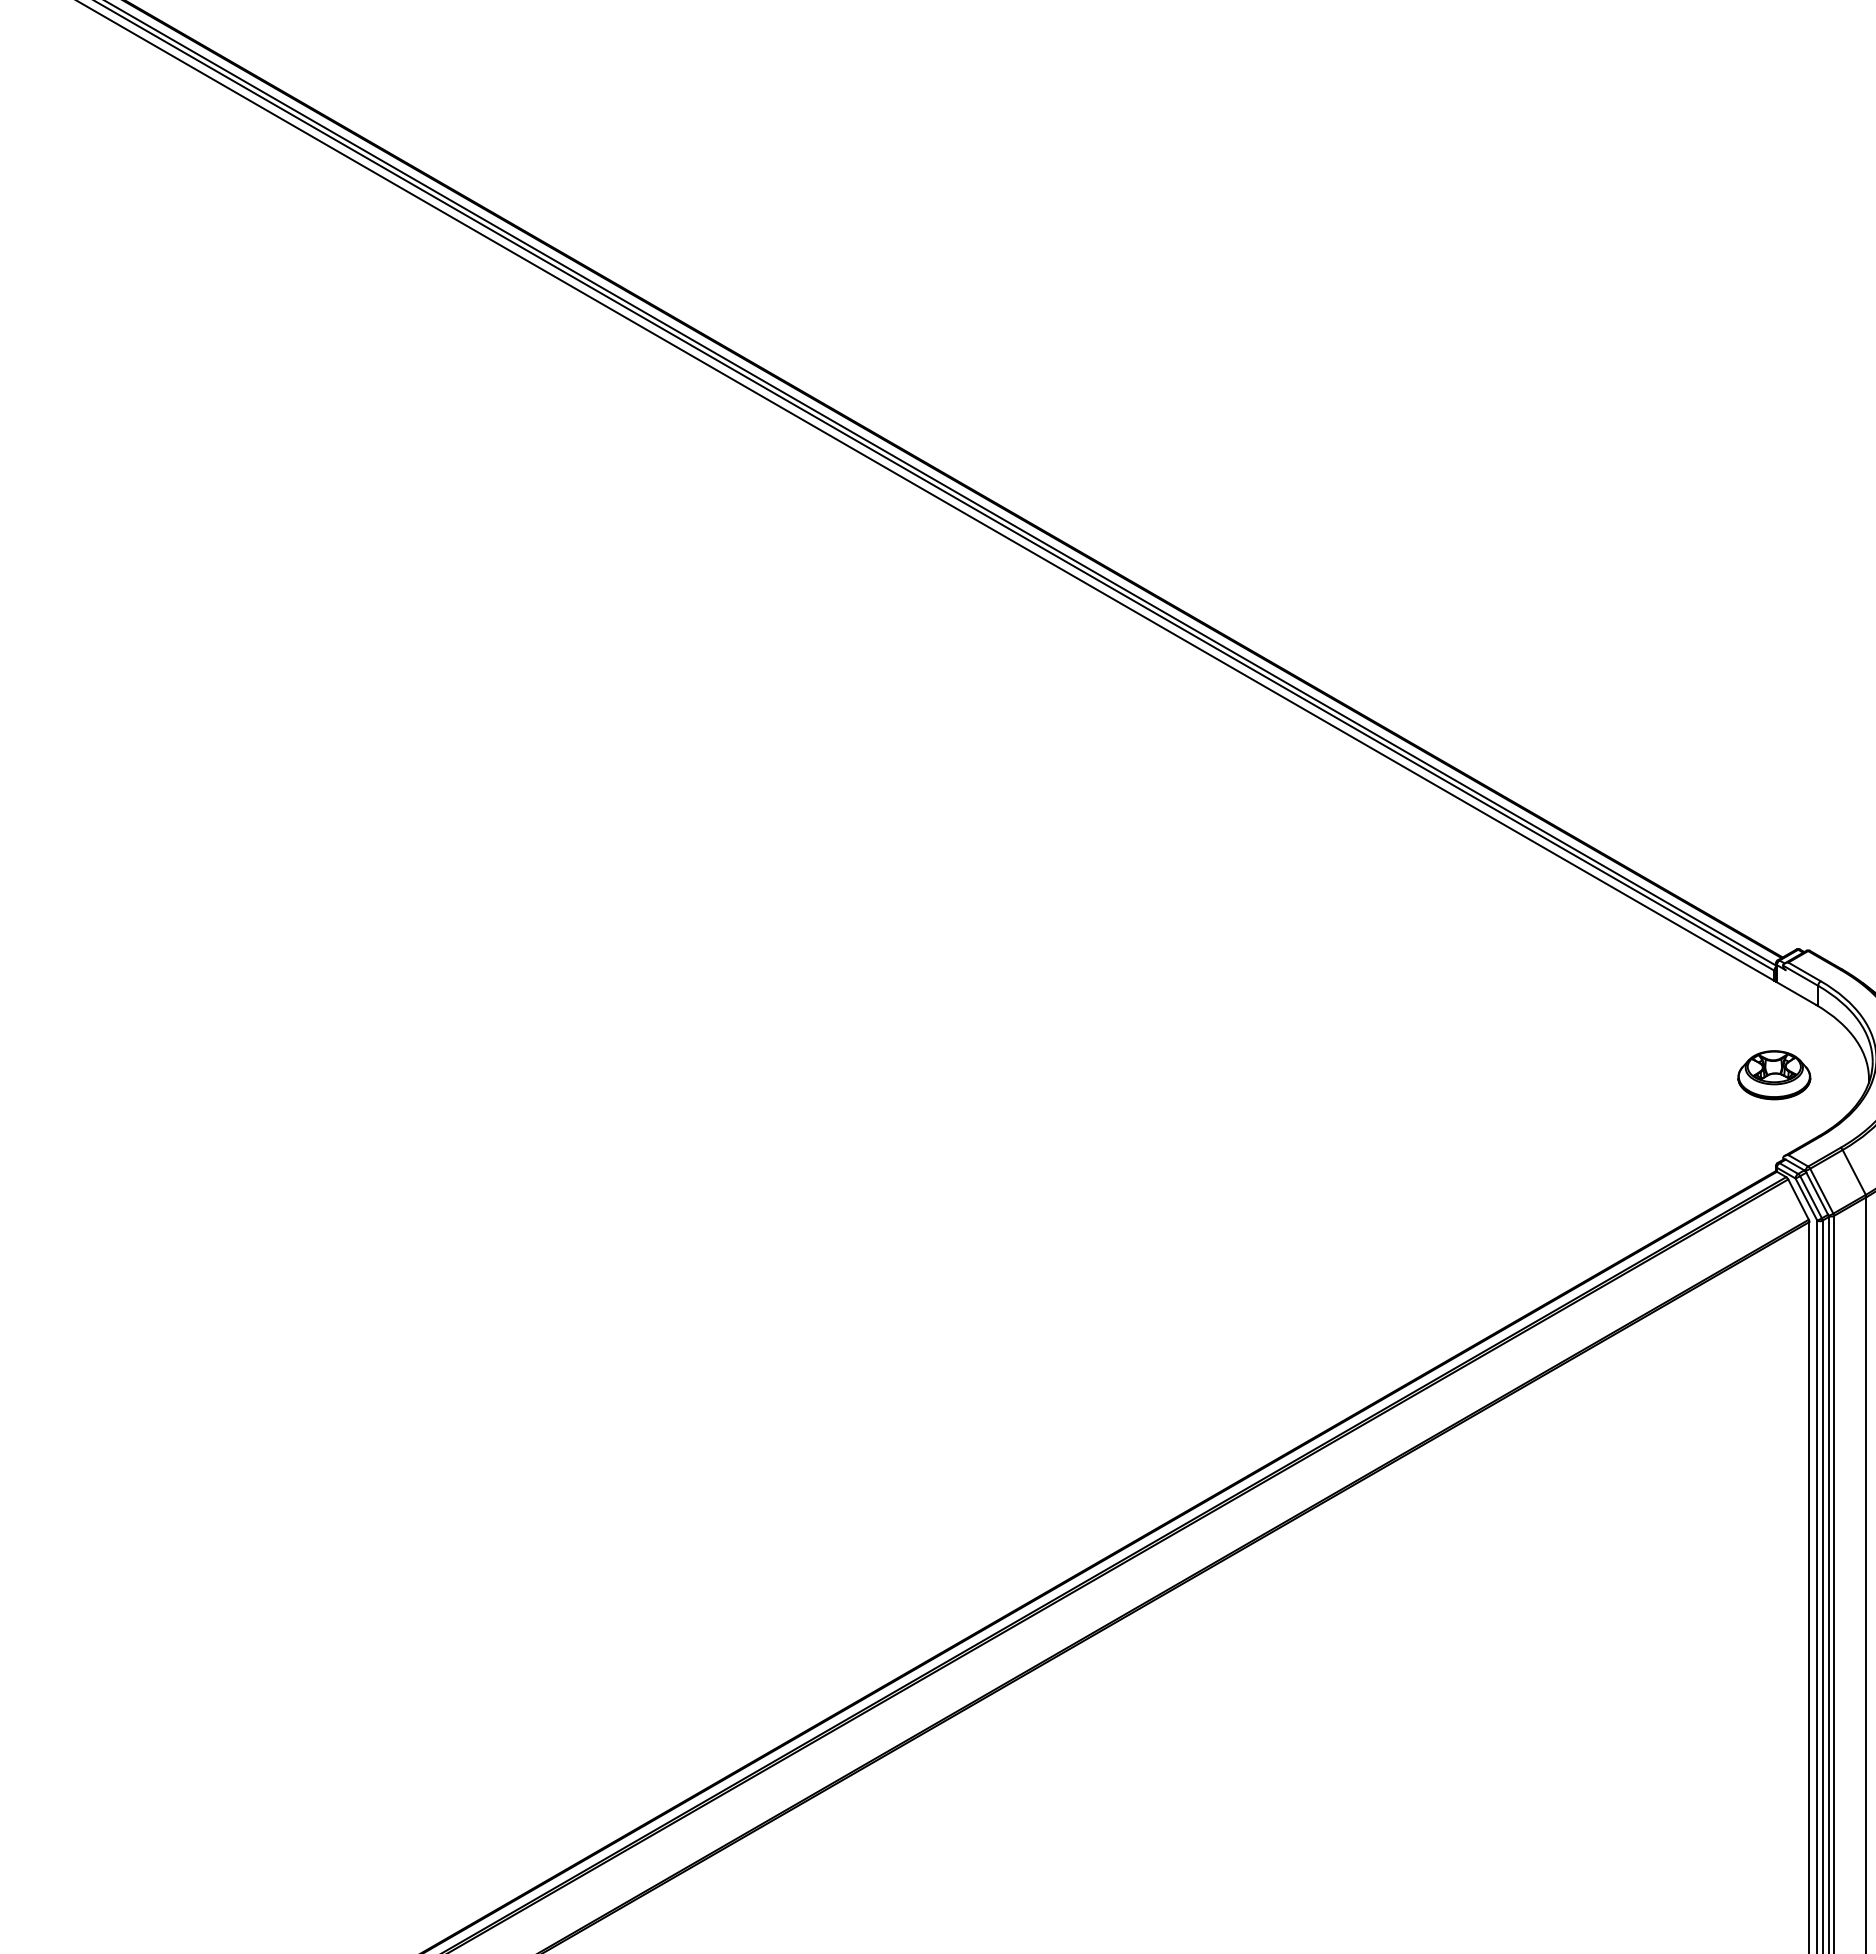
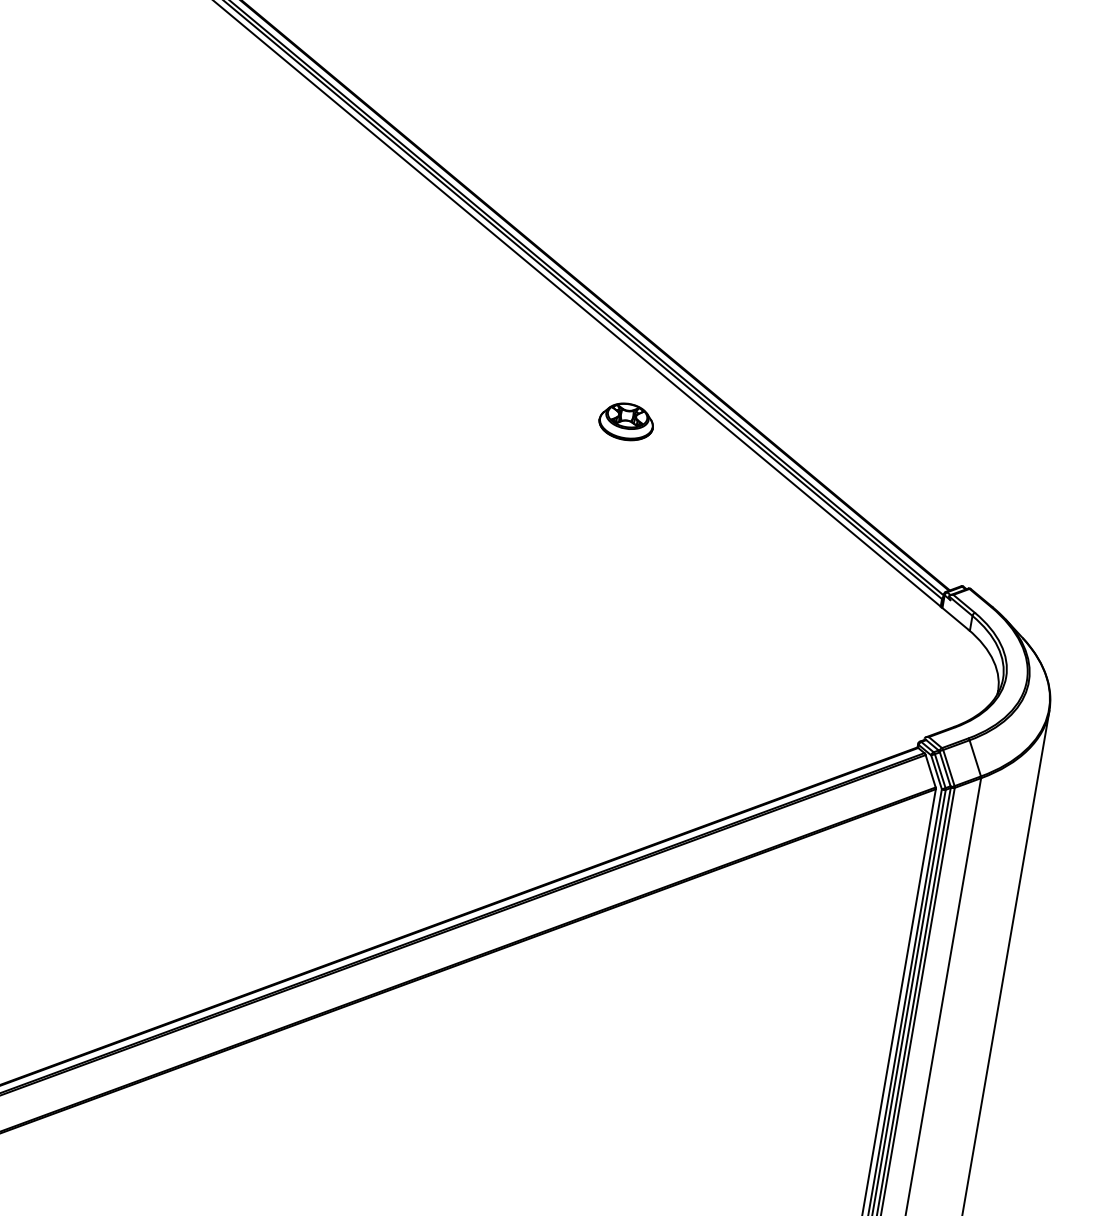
part: (1774, 1075) -> (626, 422), moved

